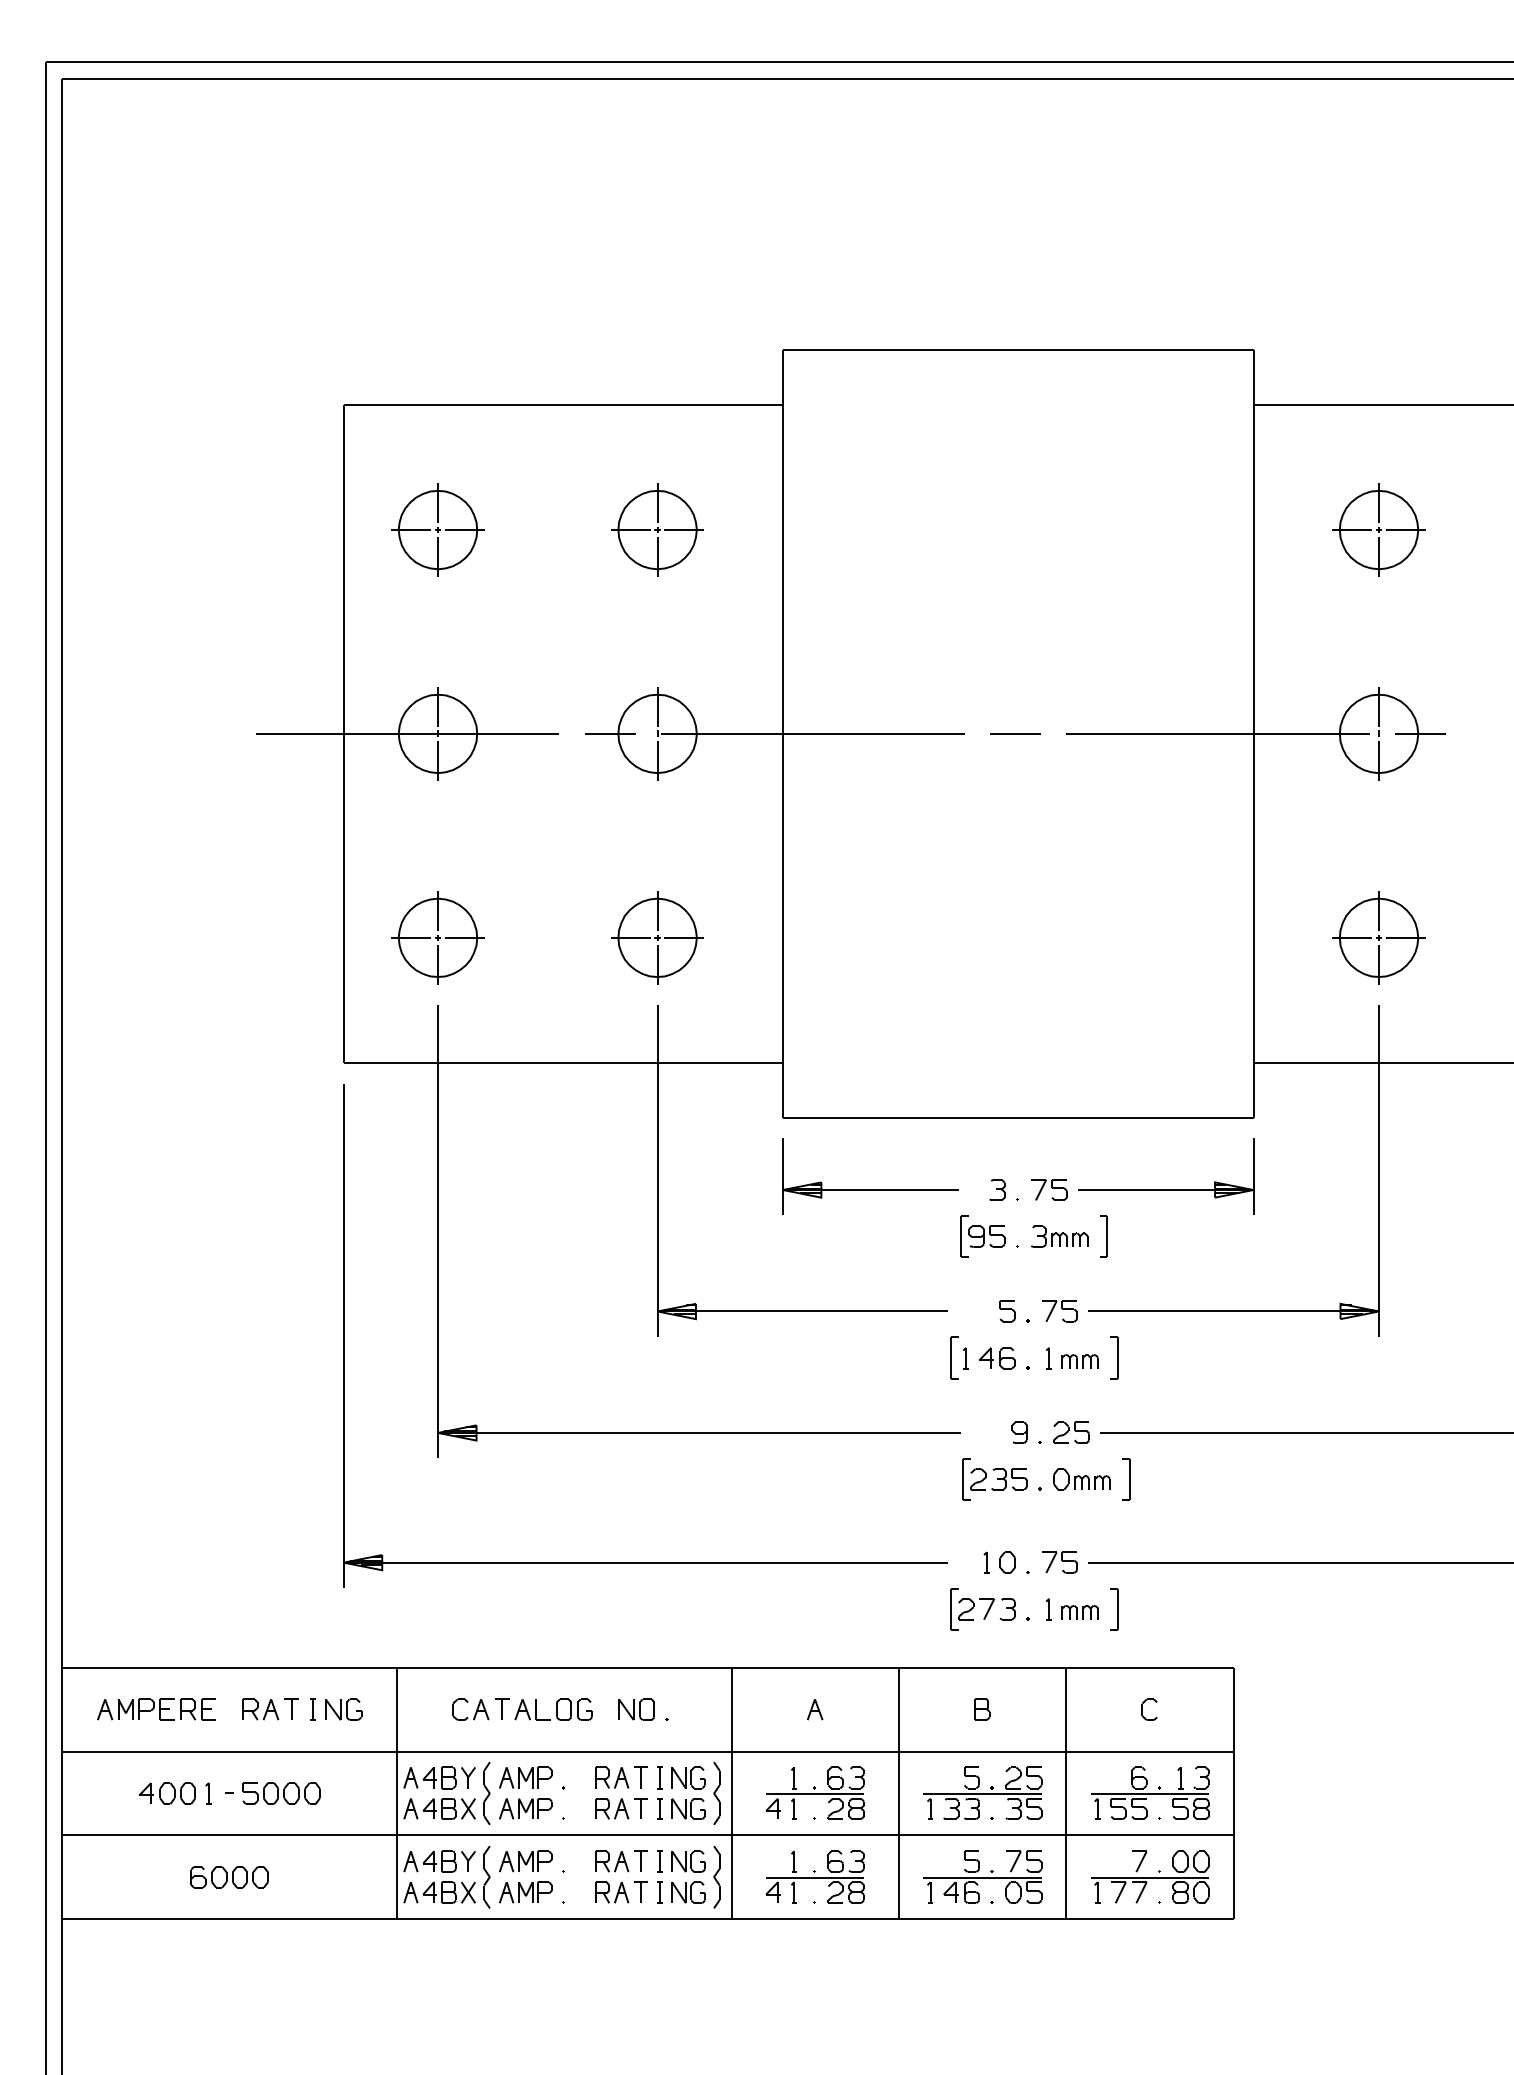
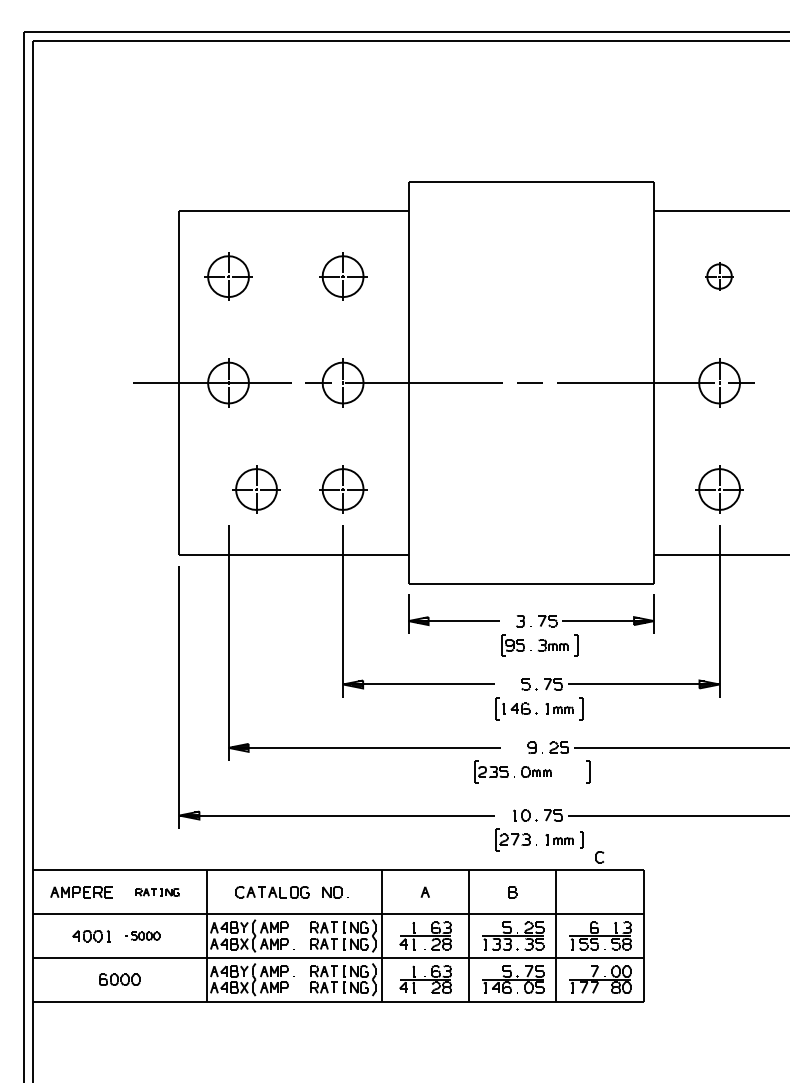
part: (1378, 529) -> (719, 276), size x0.6
part: (437, 937) -> (256, 489), moved
part: (1035, 1478) -> (512, 771), moved
part: (1114, 1608) -> (581, 839), size x0.7
part: (301, 1710) -> (157, 892), size x0.7
part: (1148, 1710) -> (599, 857), moved
part: (273, 1794) -> (142, 936), size x0.7

